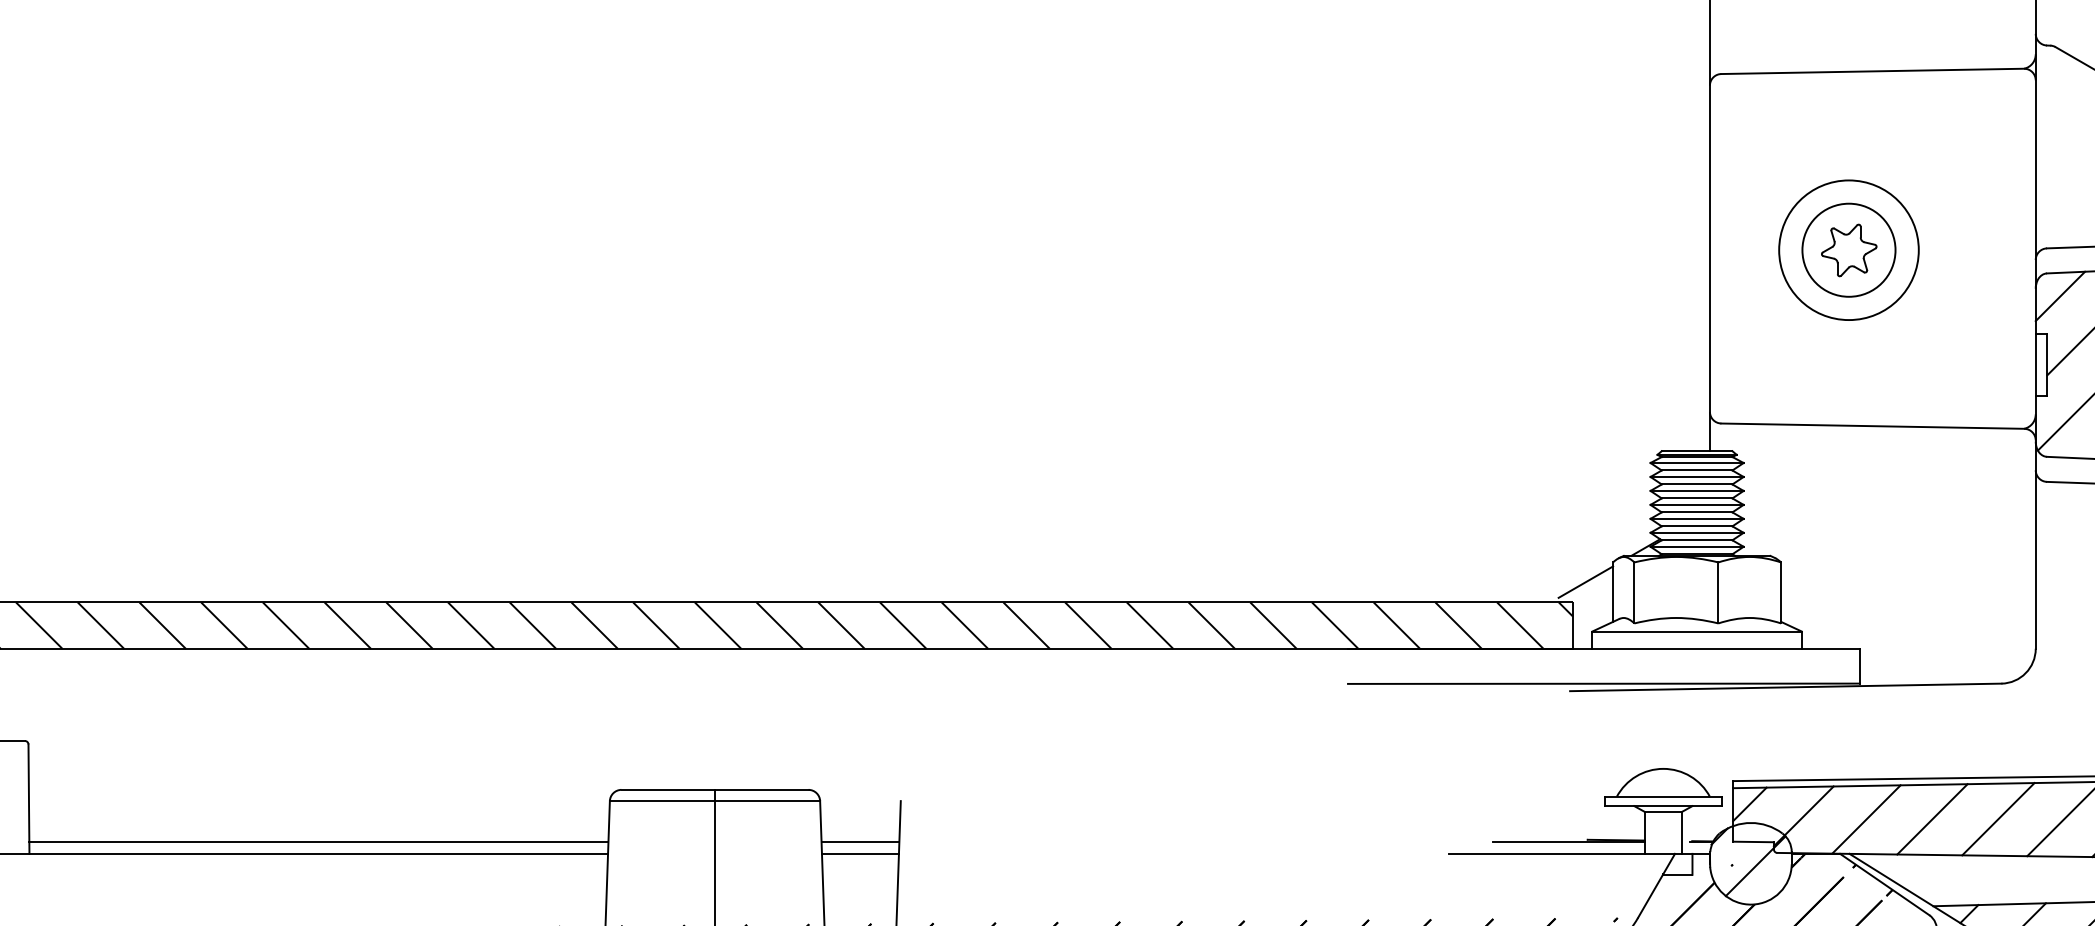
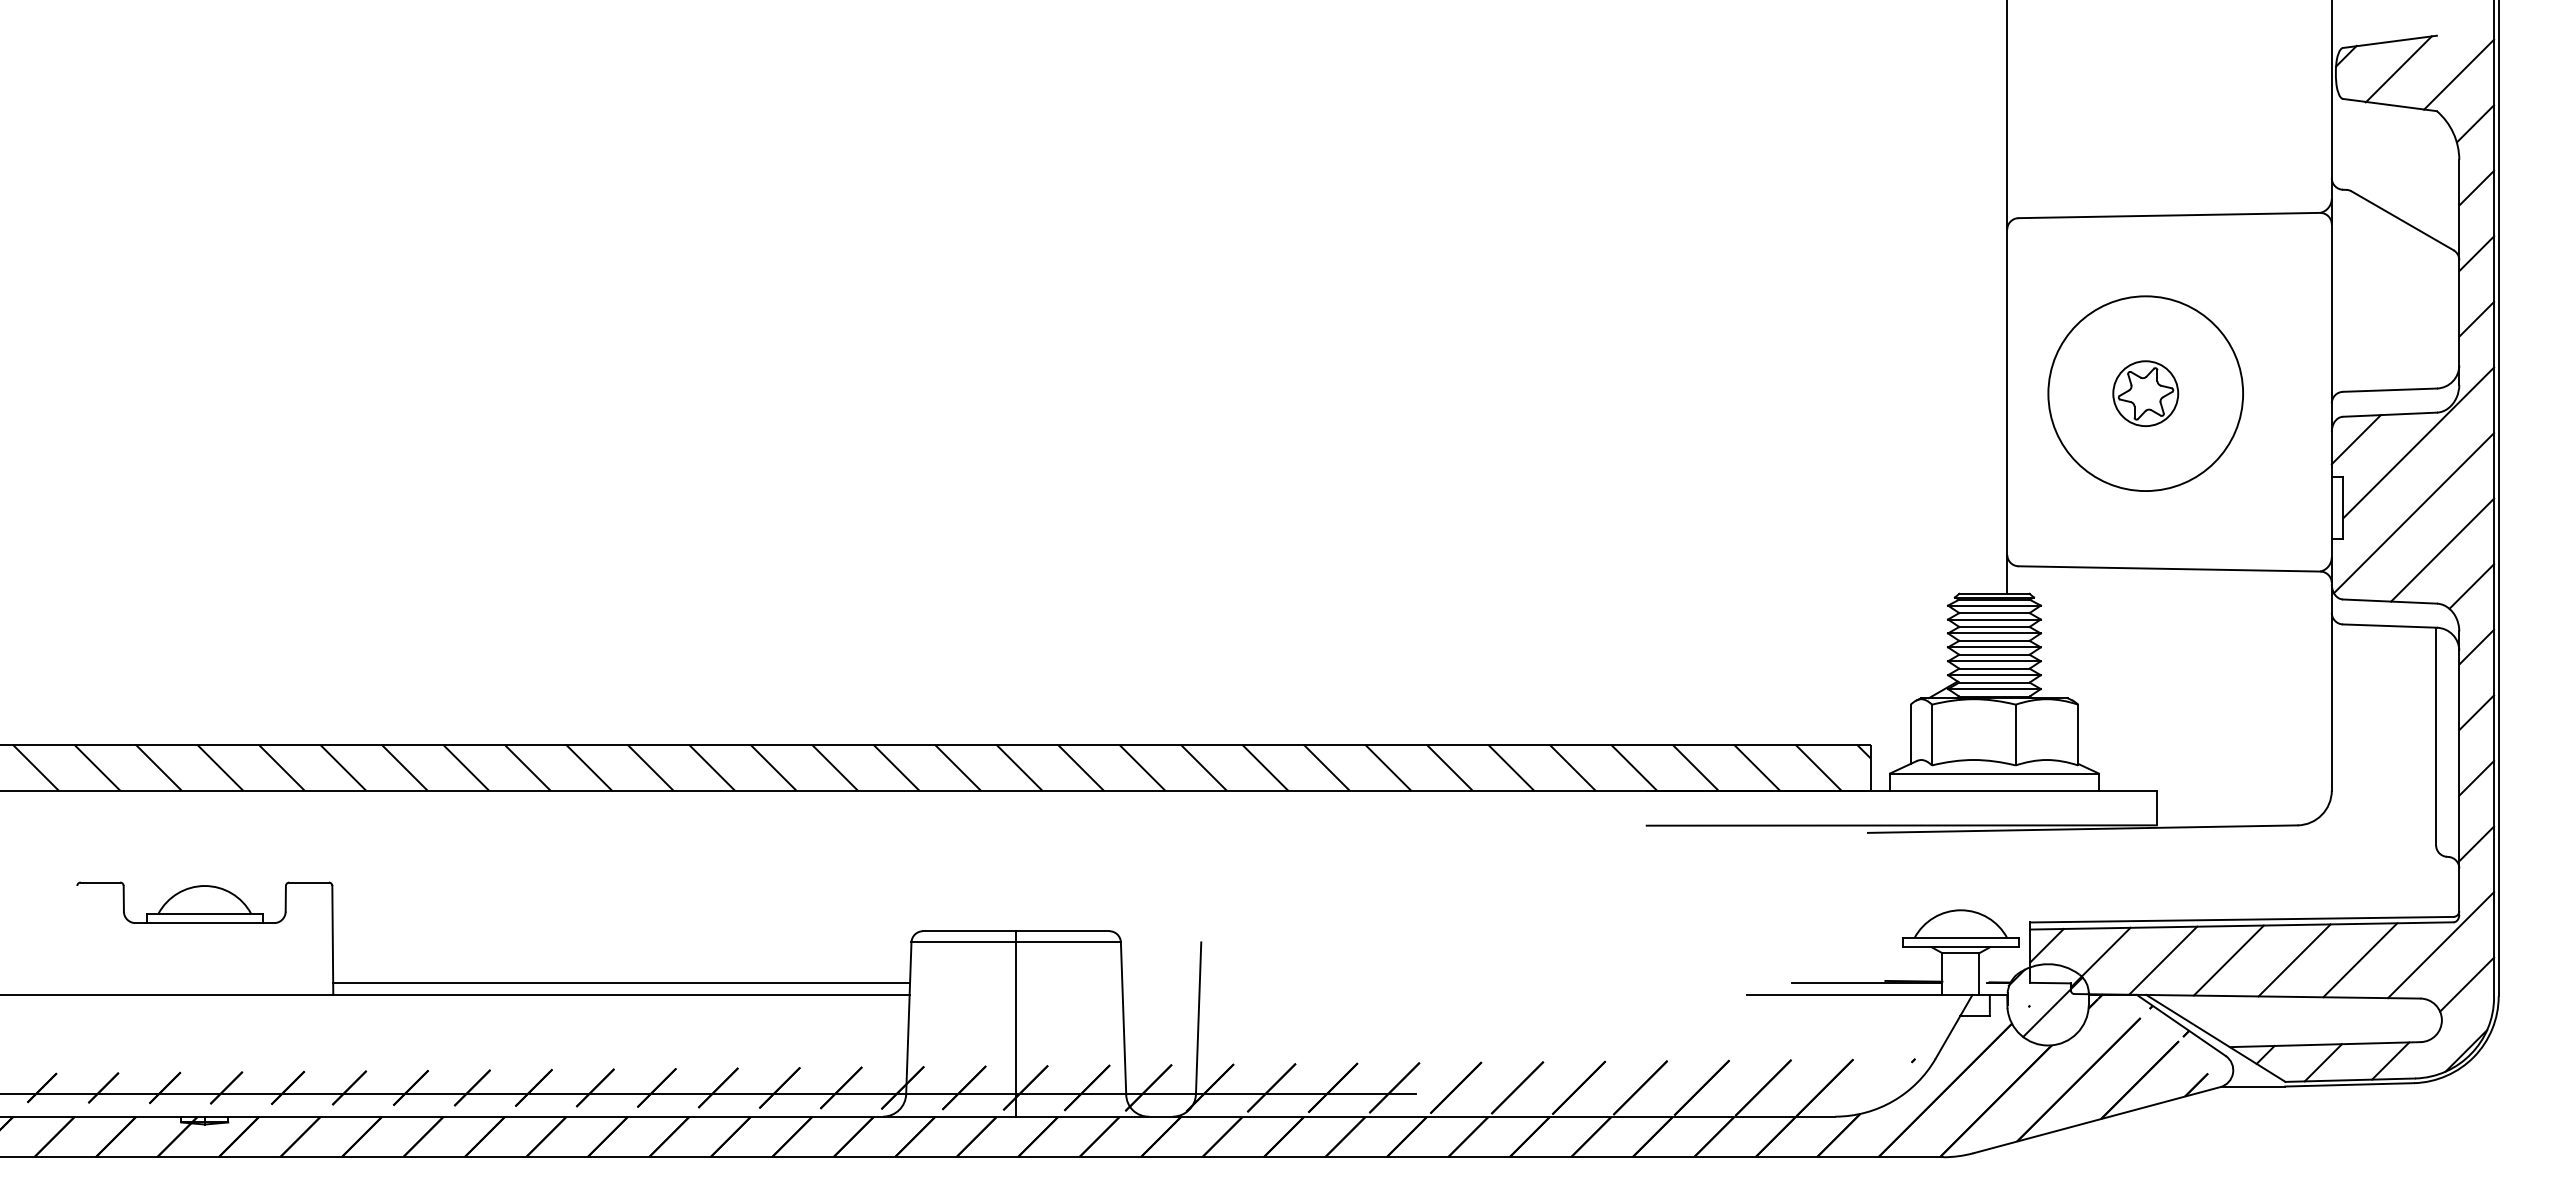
circle: (1848, 250) -> (2145, 393), size x0.7
circle: (1848, 250) -> (2145, 393), size x1.4
line: (1585, 581) -> (1883, 723), removed
line: (859, 842) -> (1160, 983), removed
line: (859, 853) -> (1160, 994), removed

